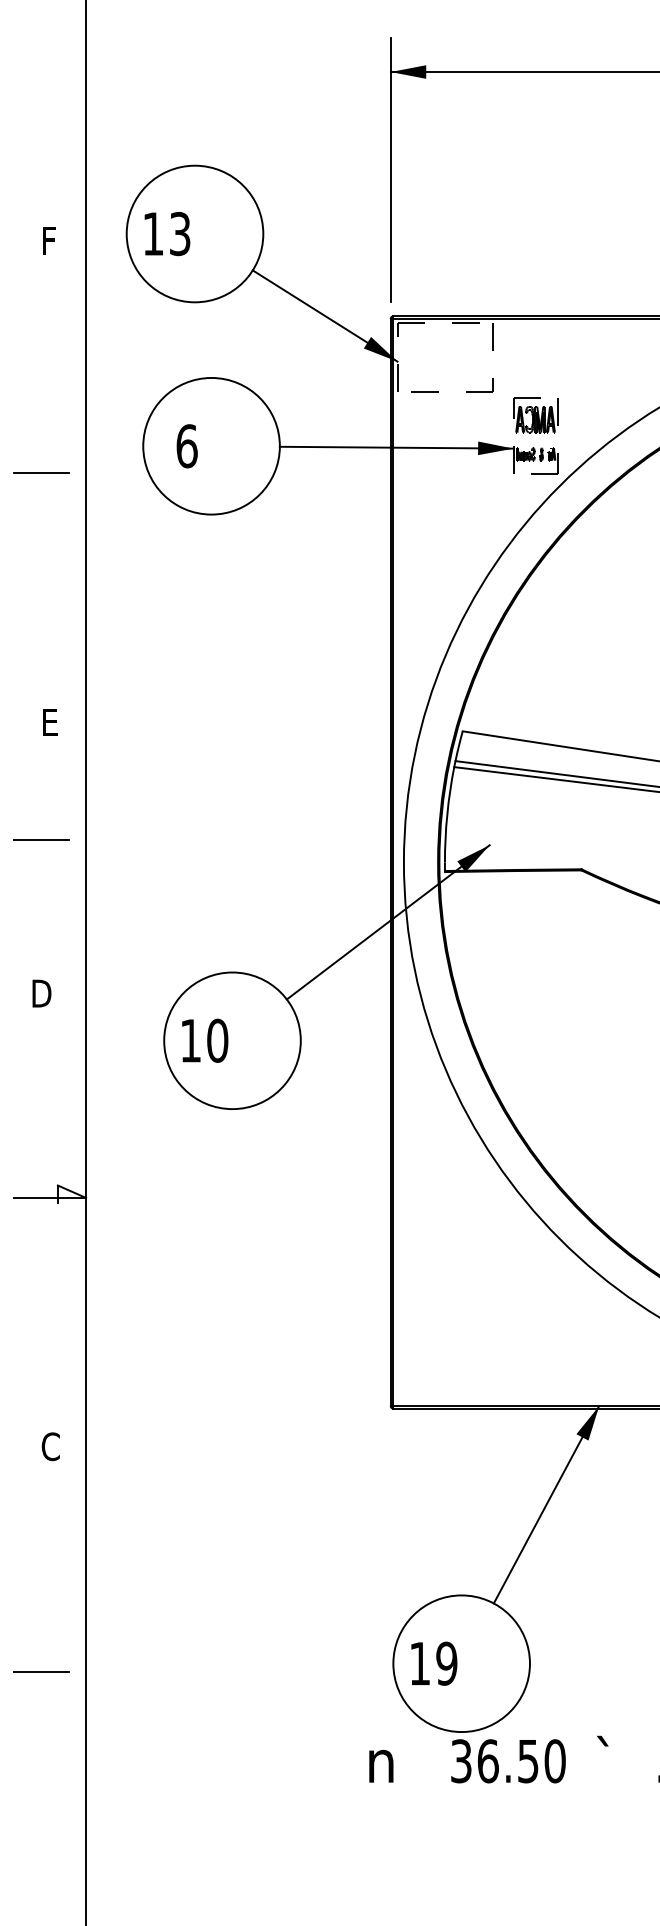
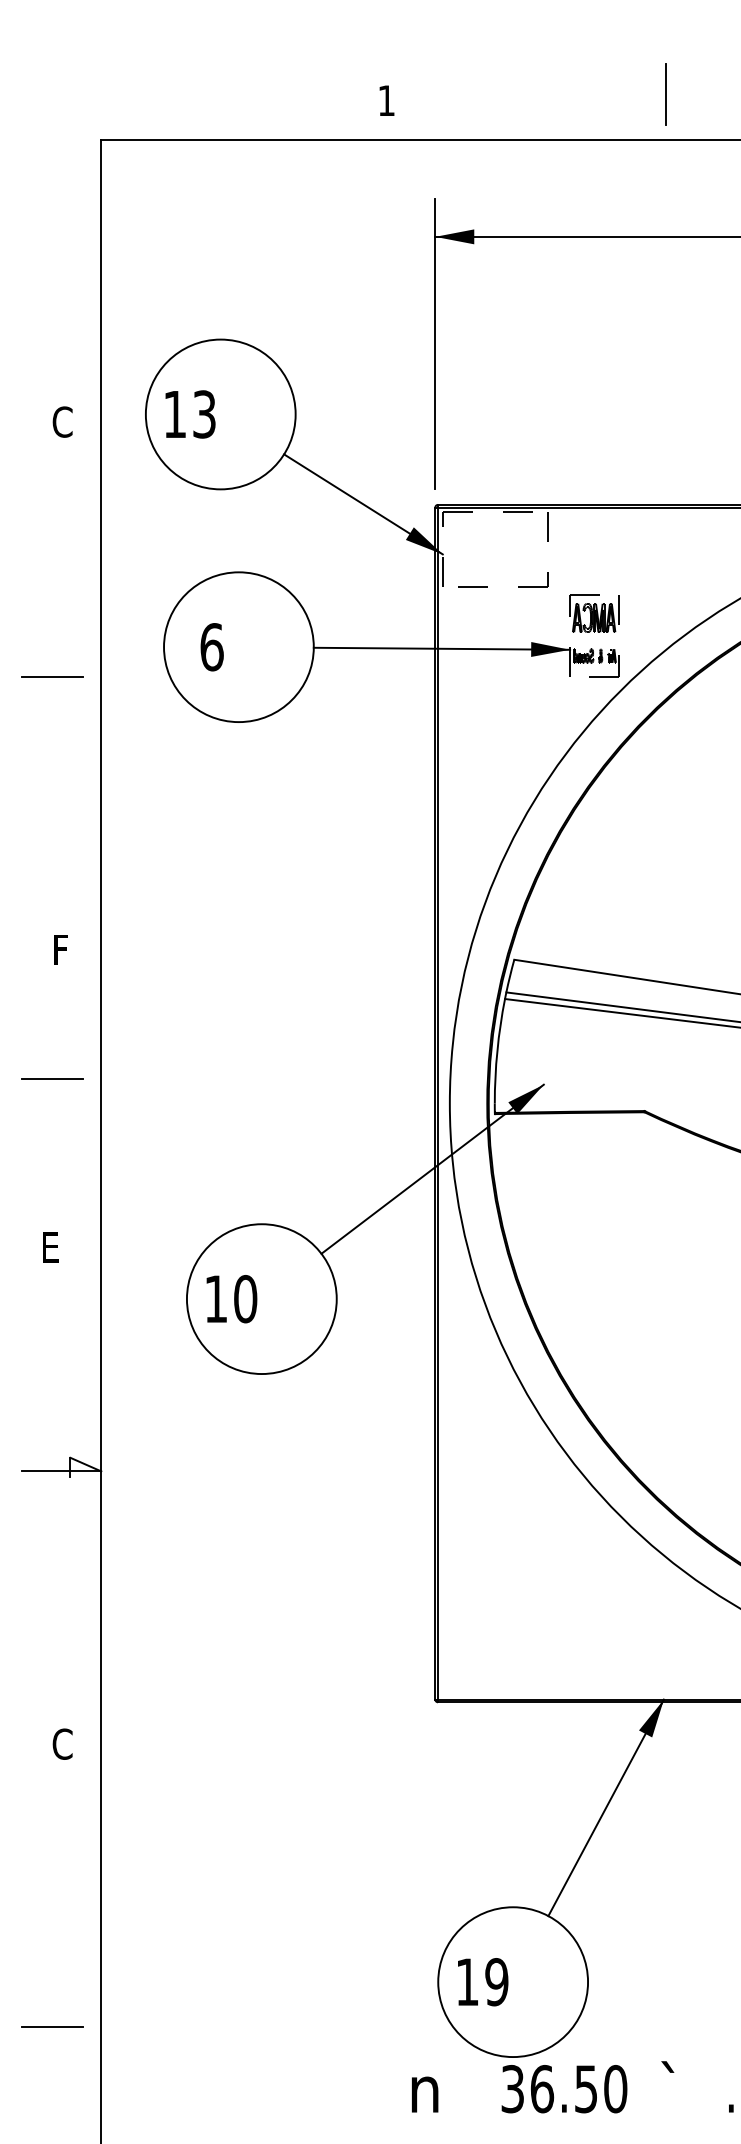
text: (50, 240) -> (62, 421), F -> C
text: (51, 721) -> (63, 949), E -> F
text: (41, 993) -> (52, 1247), D -> E
line: (41, 1671) -> (52, 2026), moved

